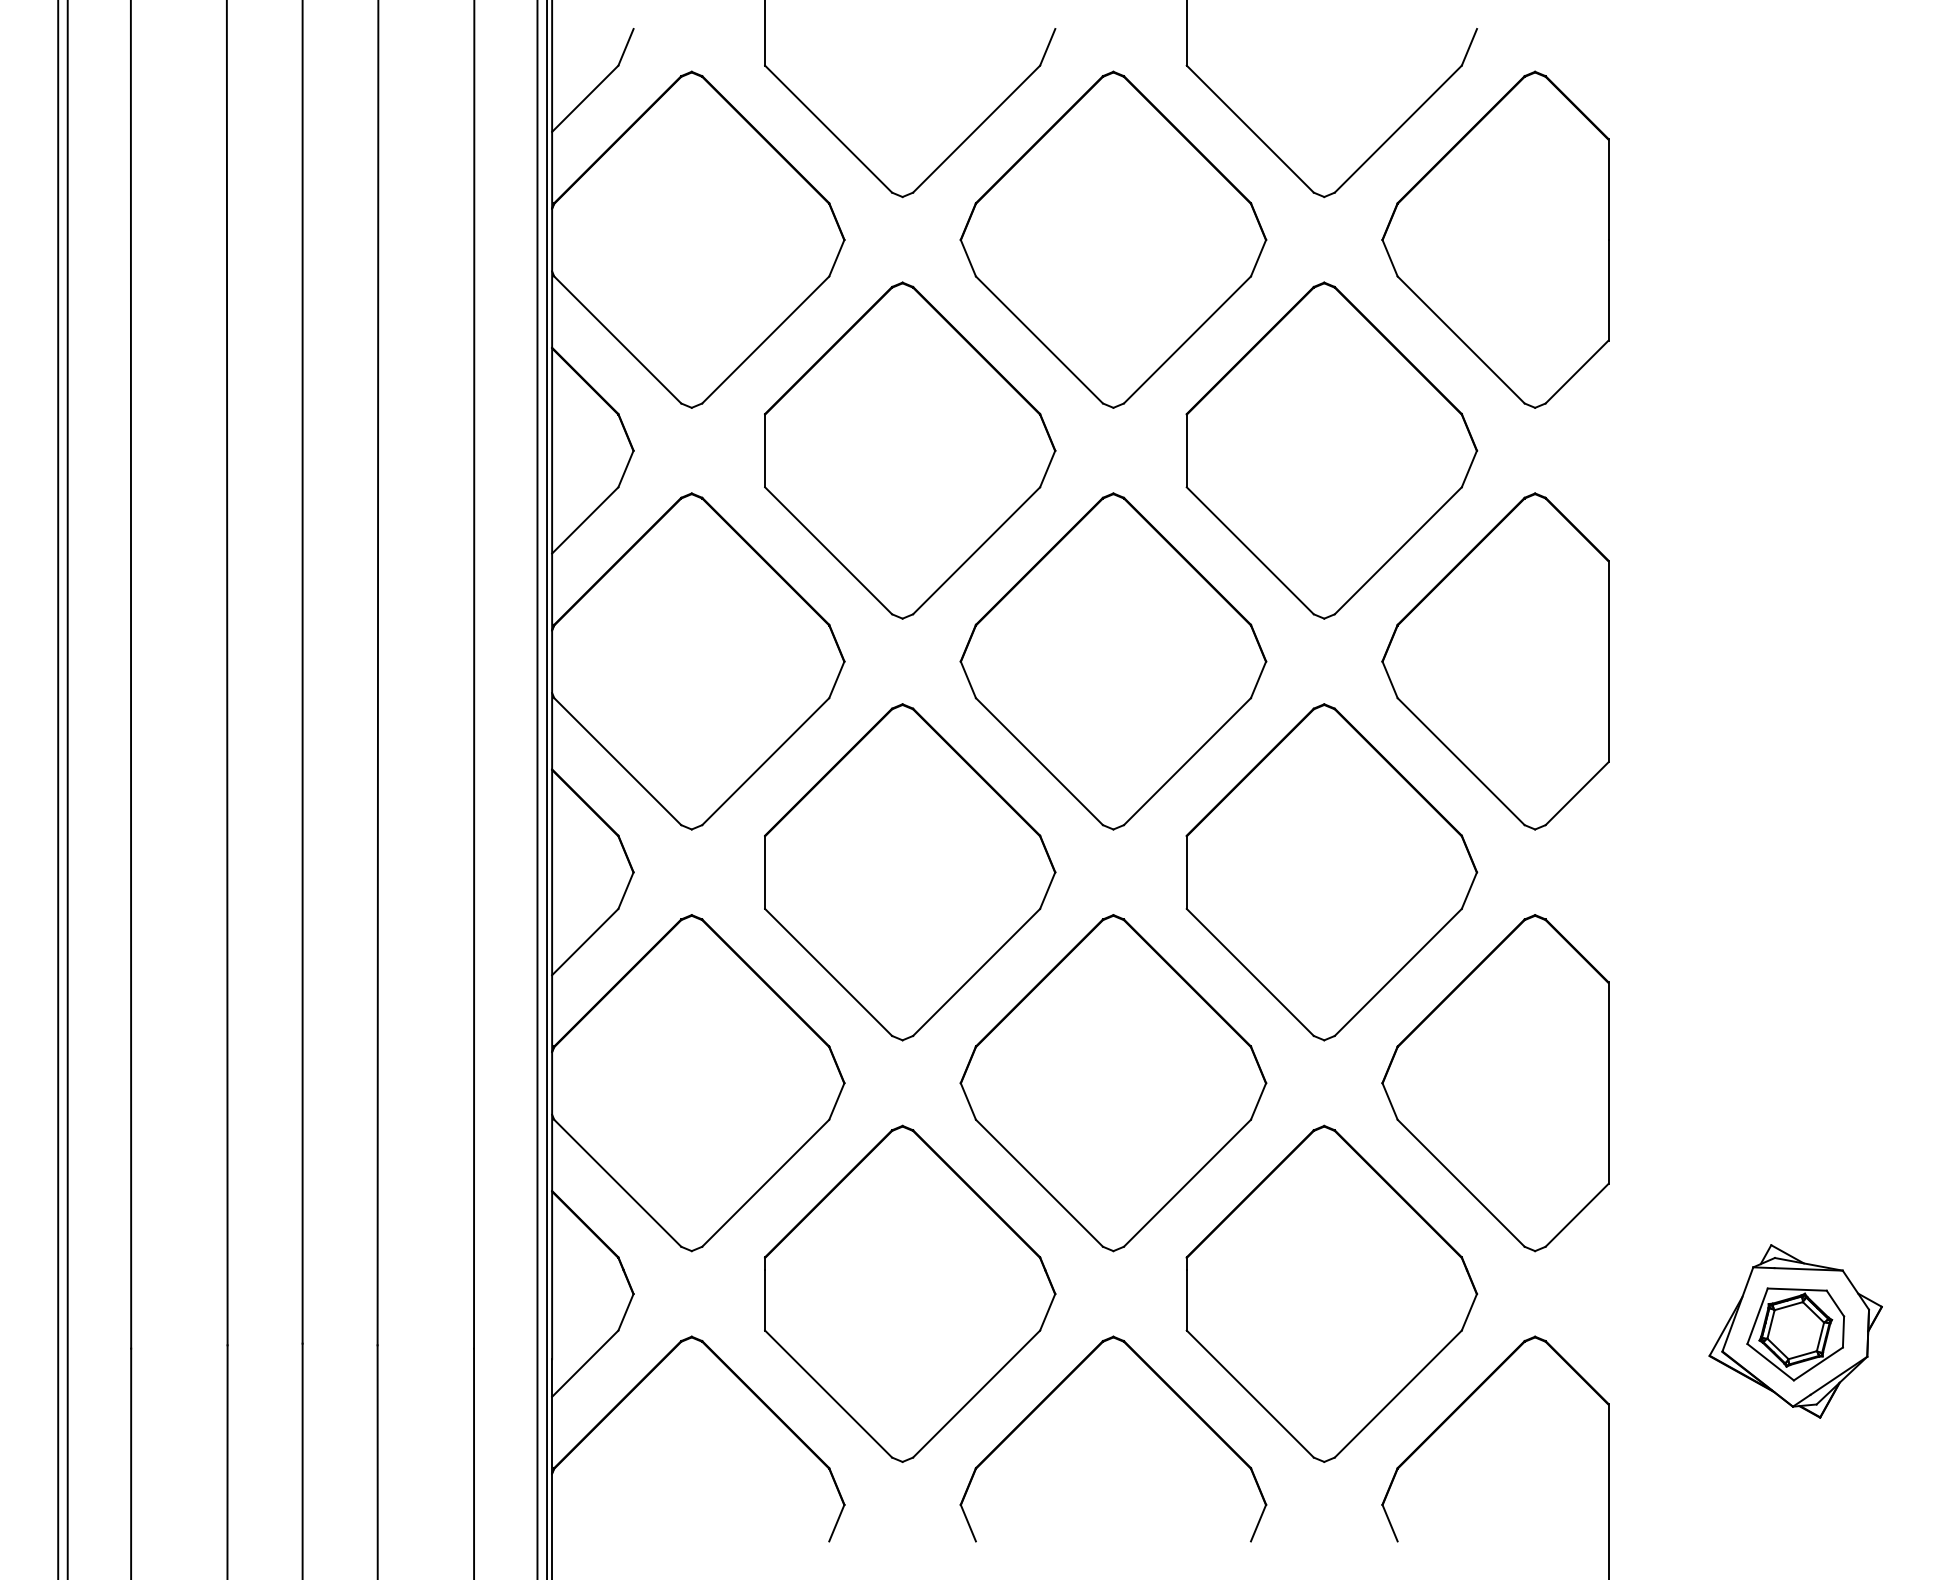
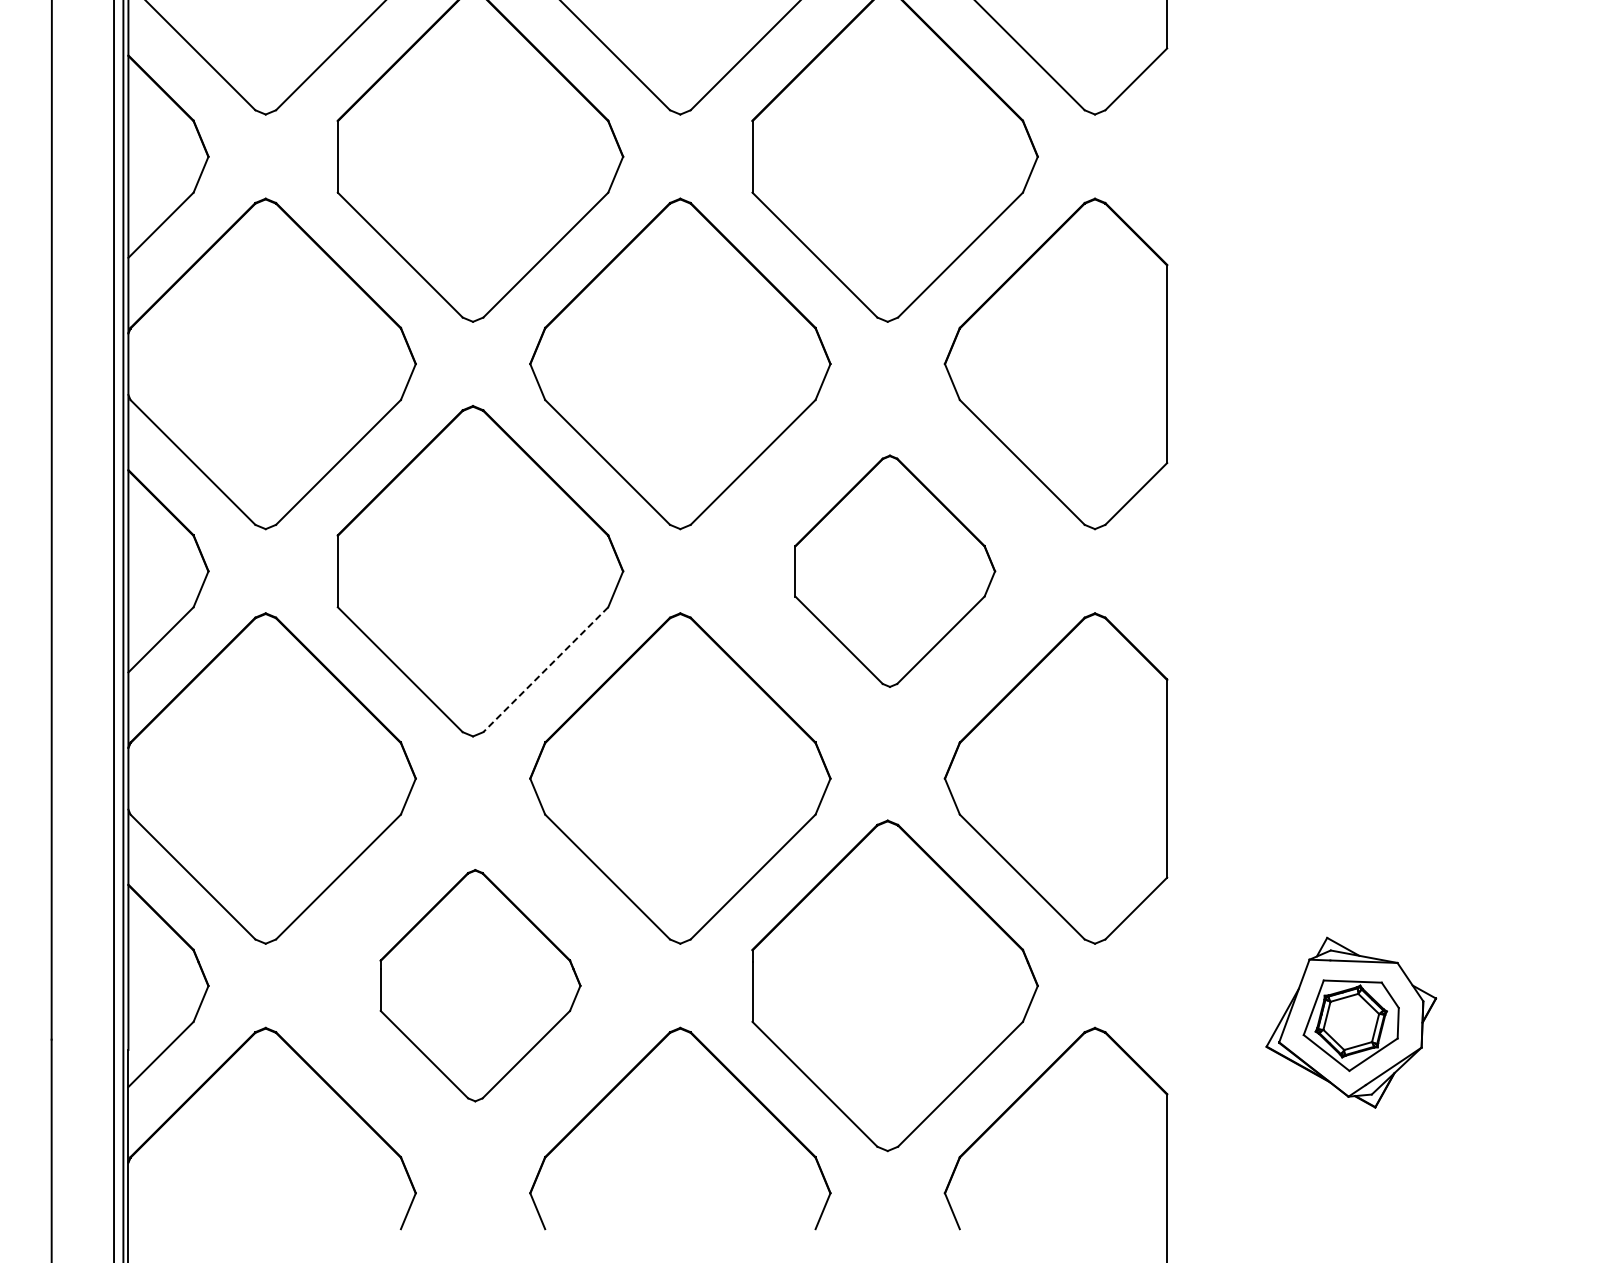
part: (1331, 872) -> (894, 571), size x0.7
line: (976, 972) -> (545, 669), solid -> dashed
part: (910, 1293) -> (480, 985), size x0.7

